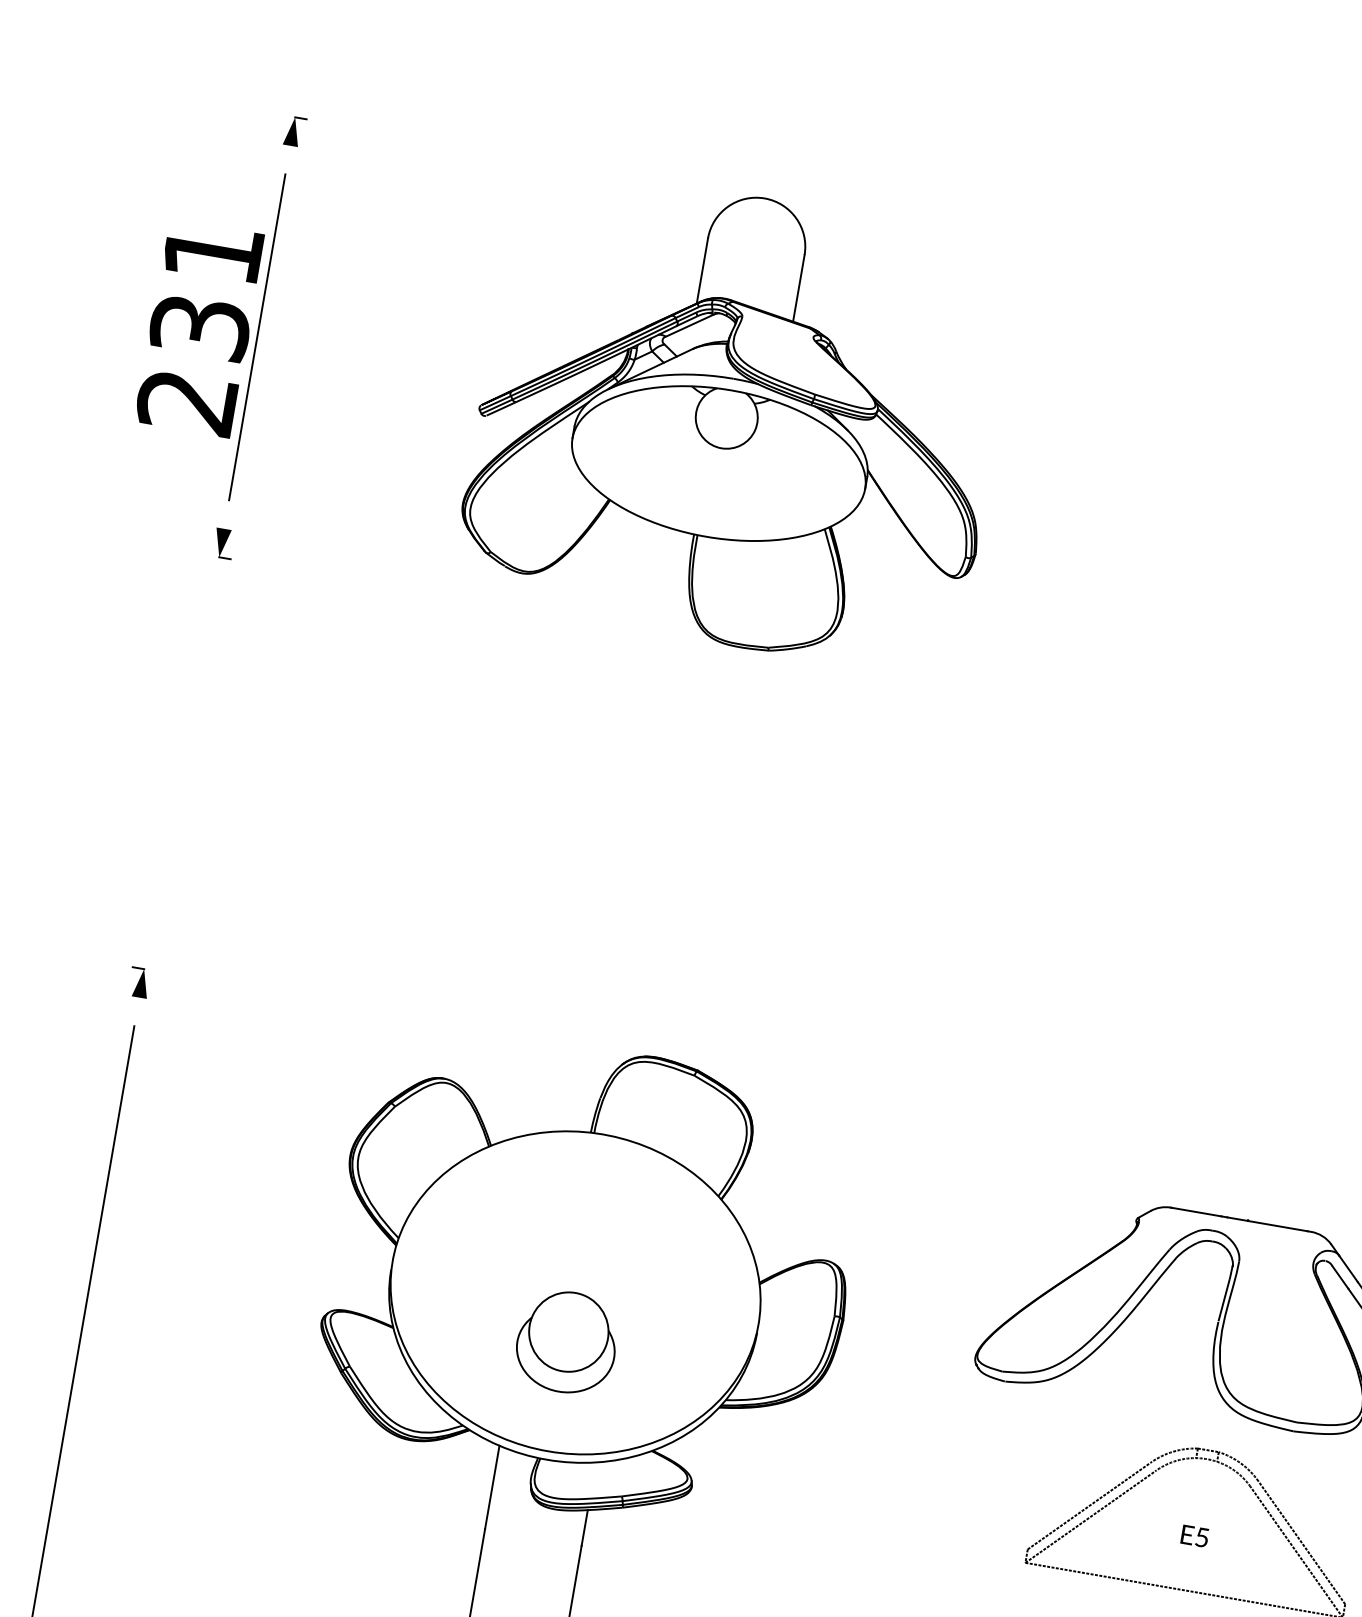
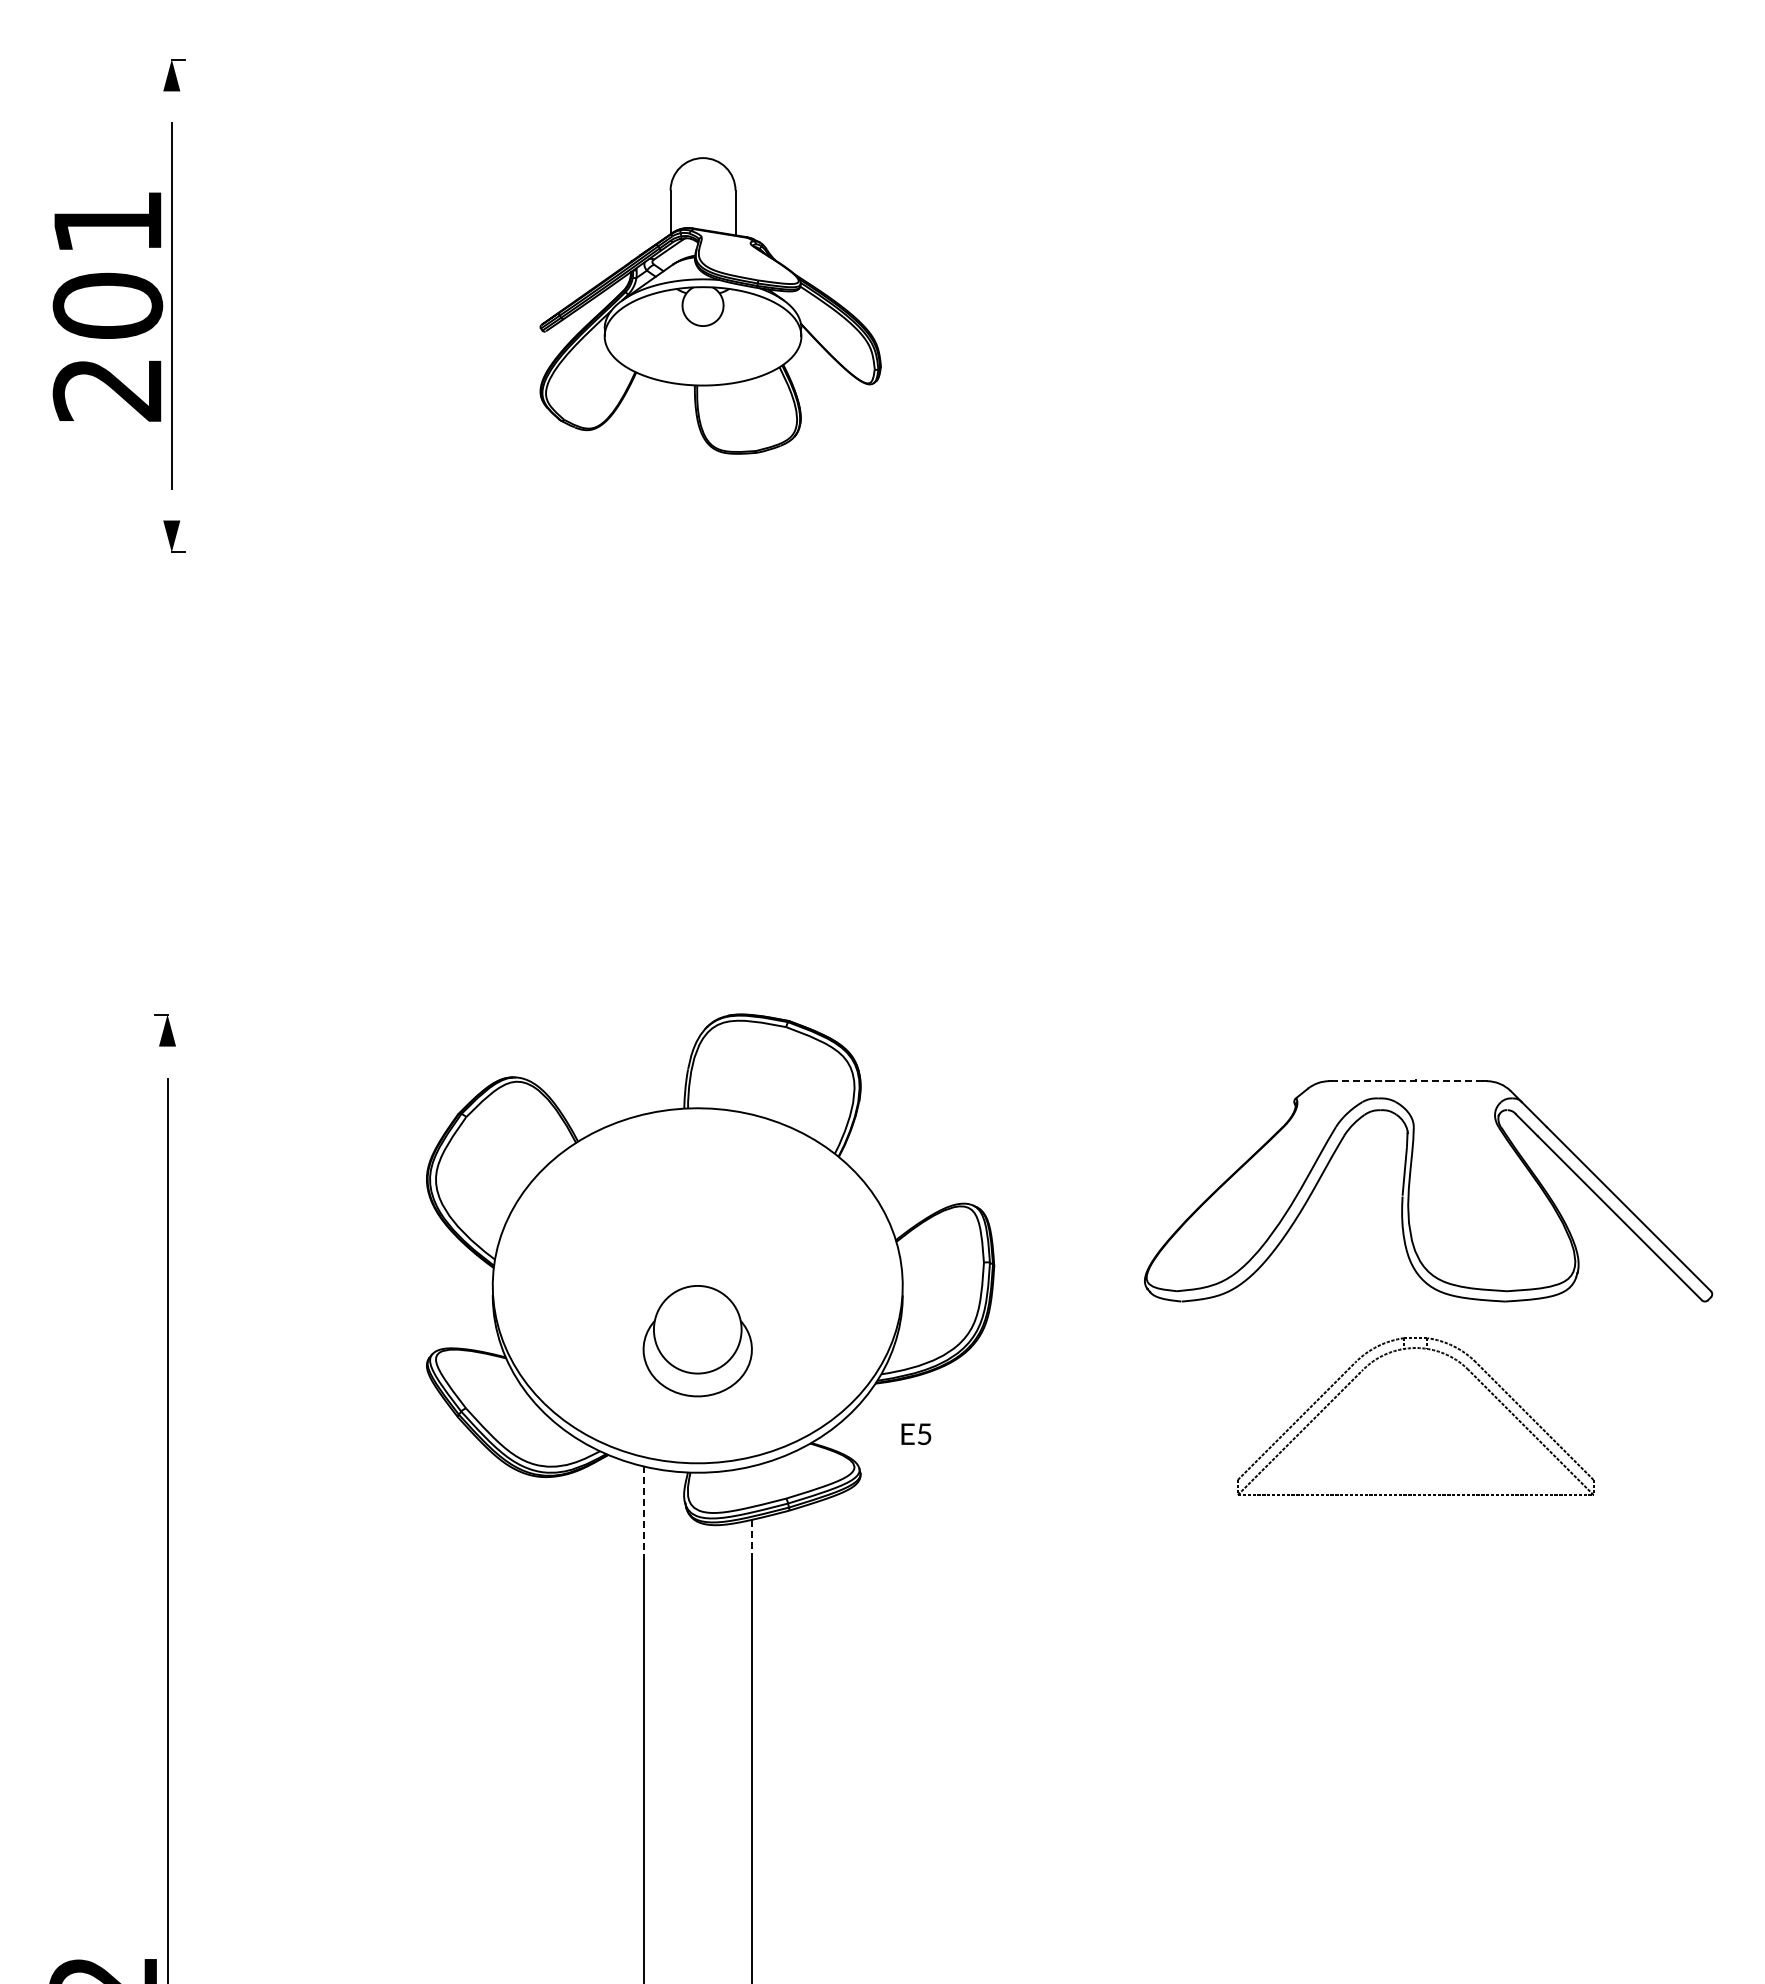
text: (199, 326) -> (107, 305), 231 -> 201
part: (738, 419) -> (710, 305), size x0.6
line: (1196, 1212) -> (1358, 1081), solid -> dashed
line: (1267, 1224) -> (1437, 1081), solid -> dashed
line: (492, 1487) -> (643, 1513), solid -> dashed
line: (584, 1527) -> (751, 1539), solid -> dashed
text: (1195, 1535) -> (916, 1433), moved

